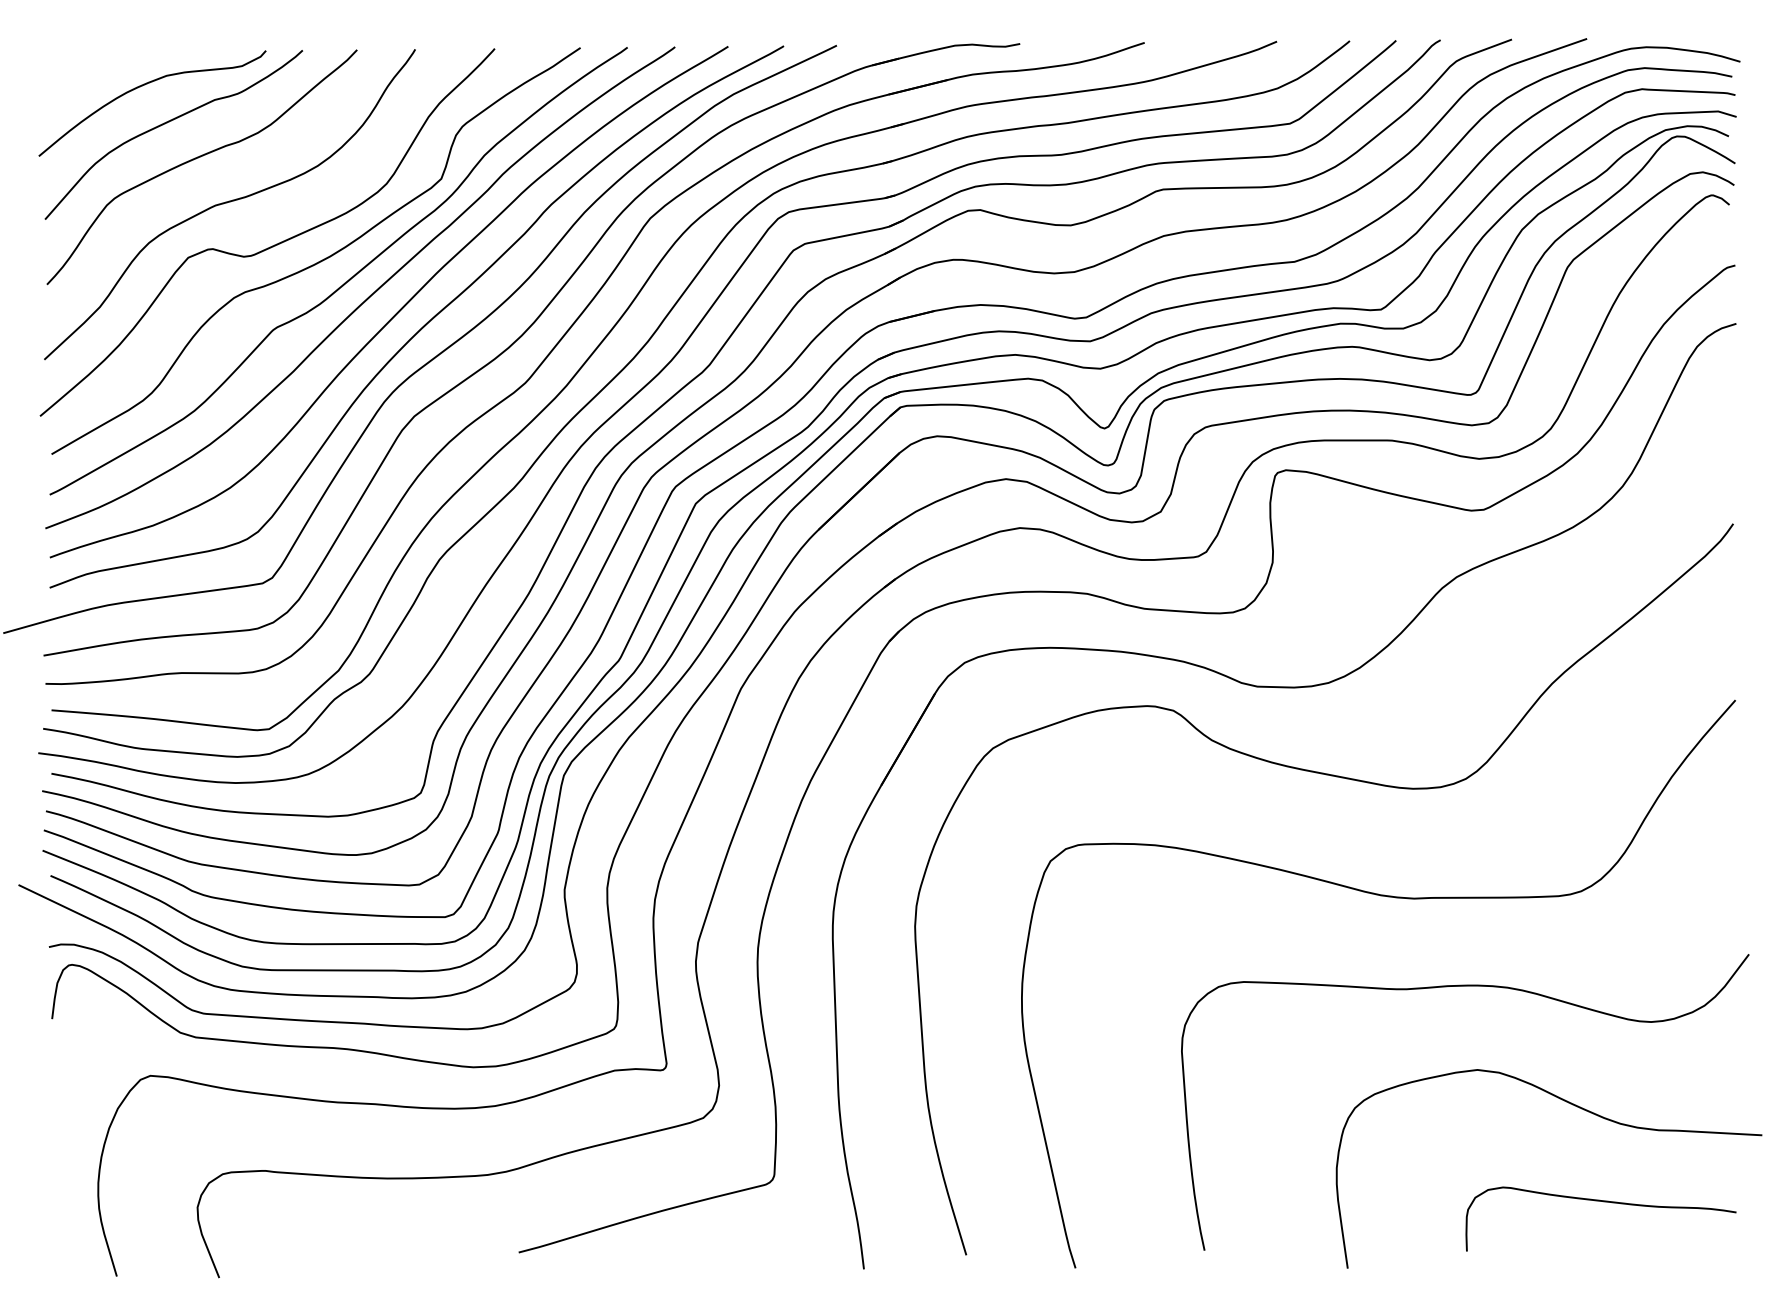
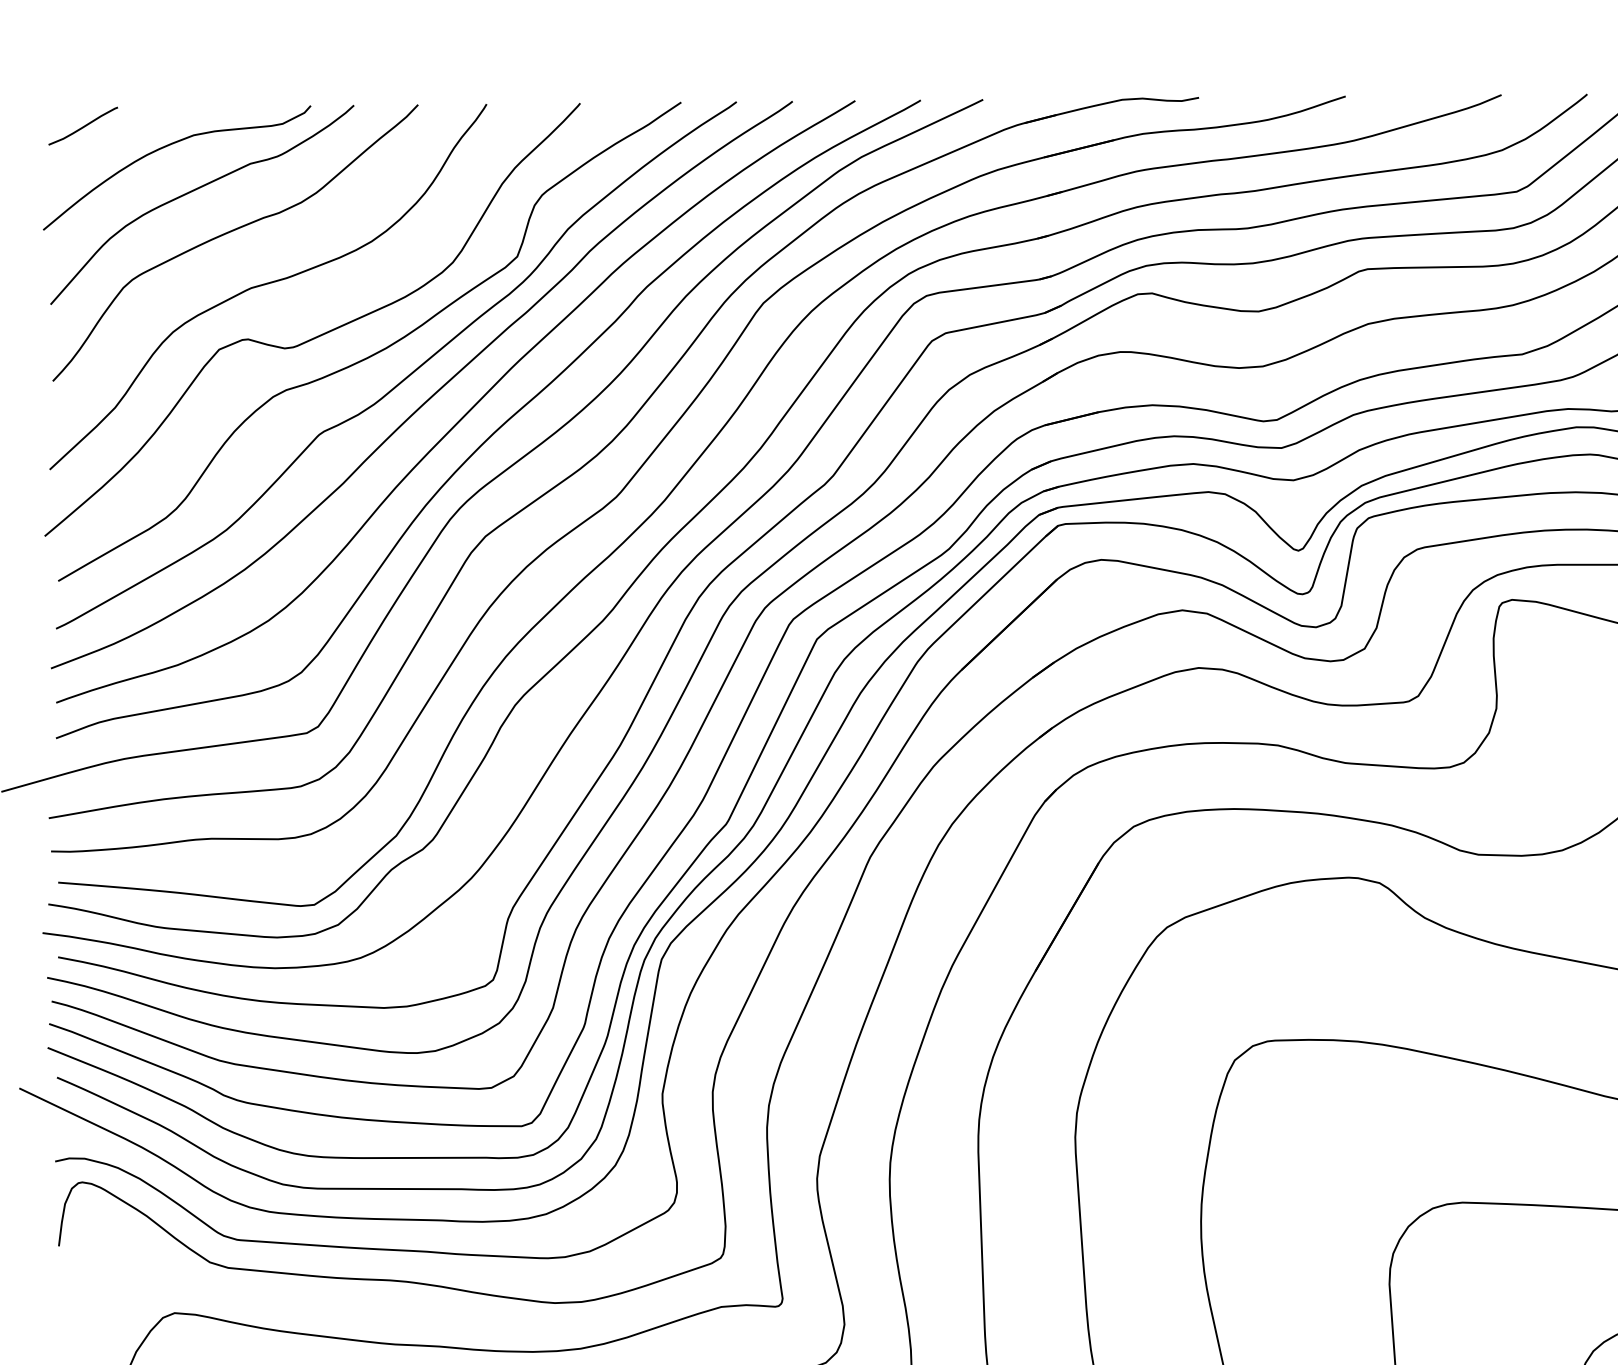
curve: (73, 67) -> (84, 125), added

